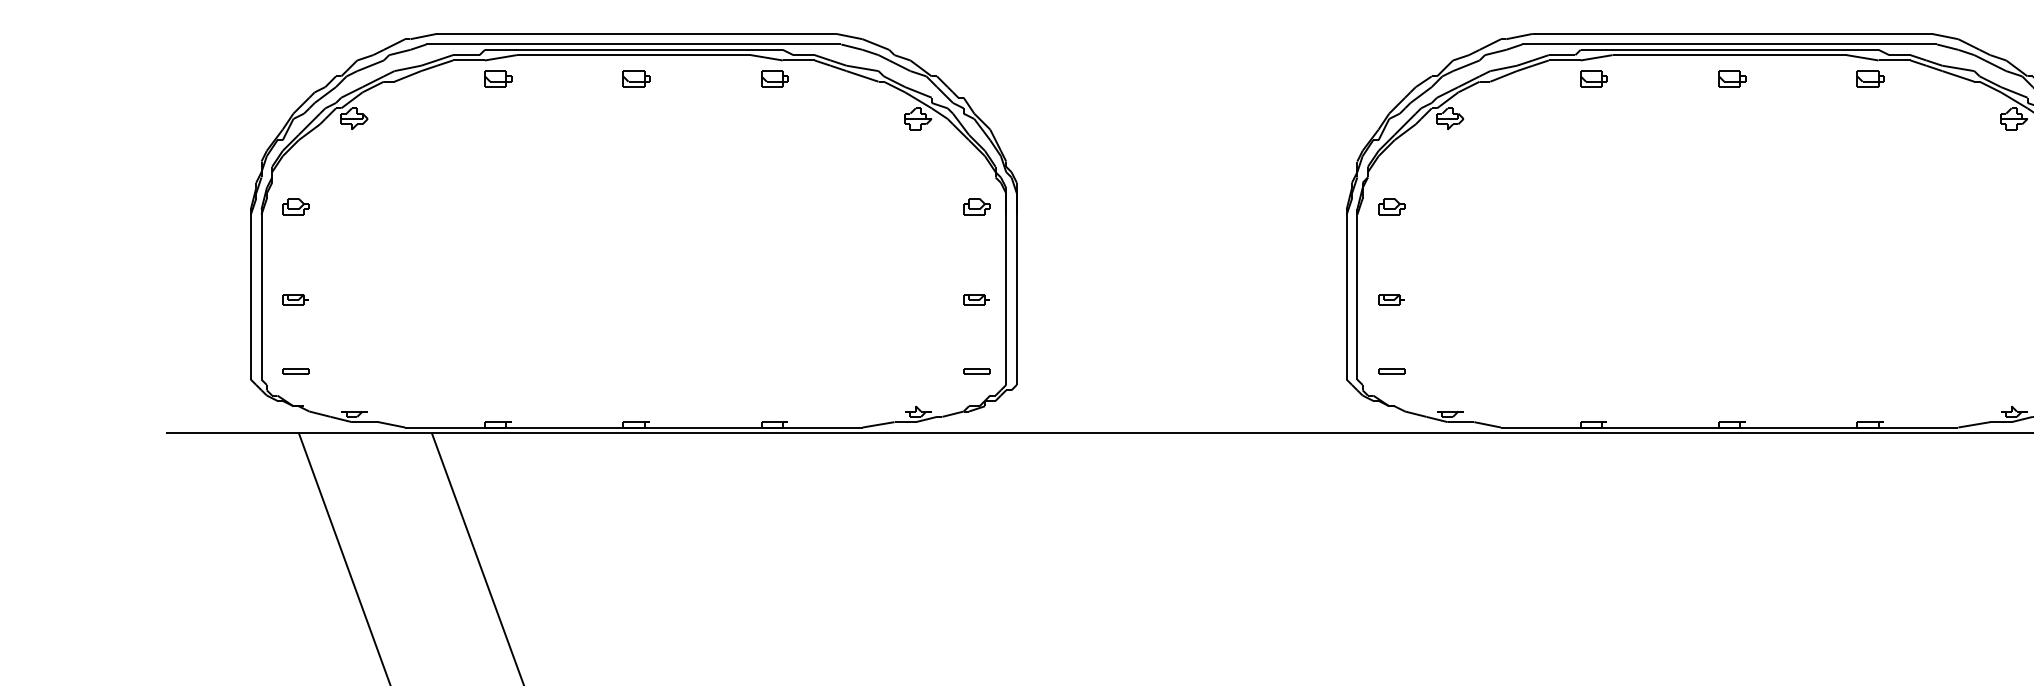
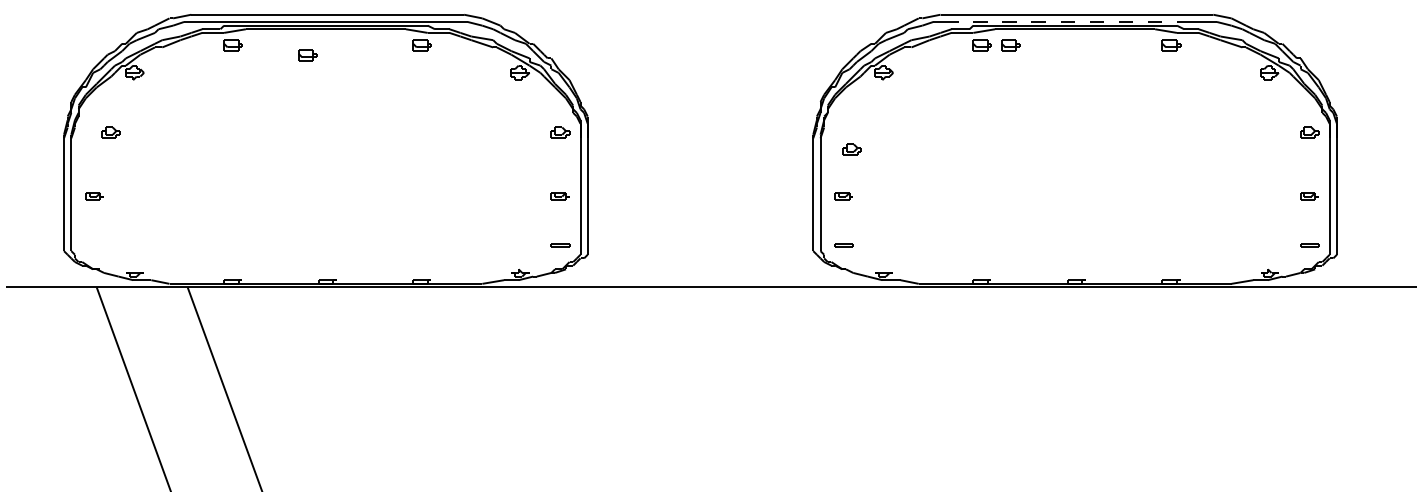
line: (1728, 43) -> (1074, 21), solid -> dashed
part: (636, 78) -> (307, 55), moved
part: (1731, 78) -> (1010, 45), moved
part: (295, 206) -> (110, 132), moved
part: (1390, 206) -> (851, 149), moved
line: (295, 369) -> (94, 244), removed

